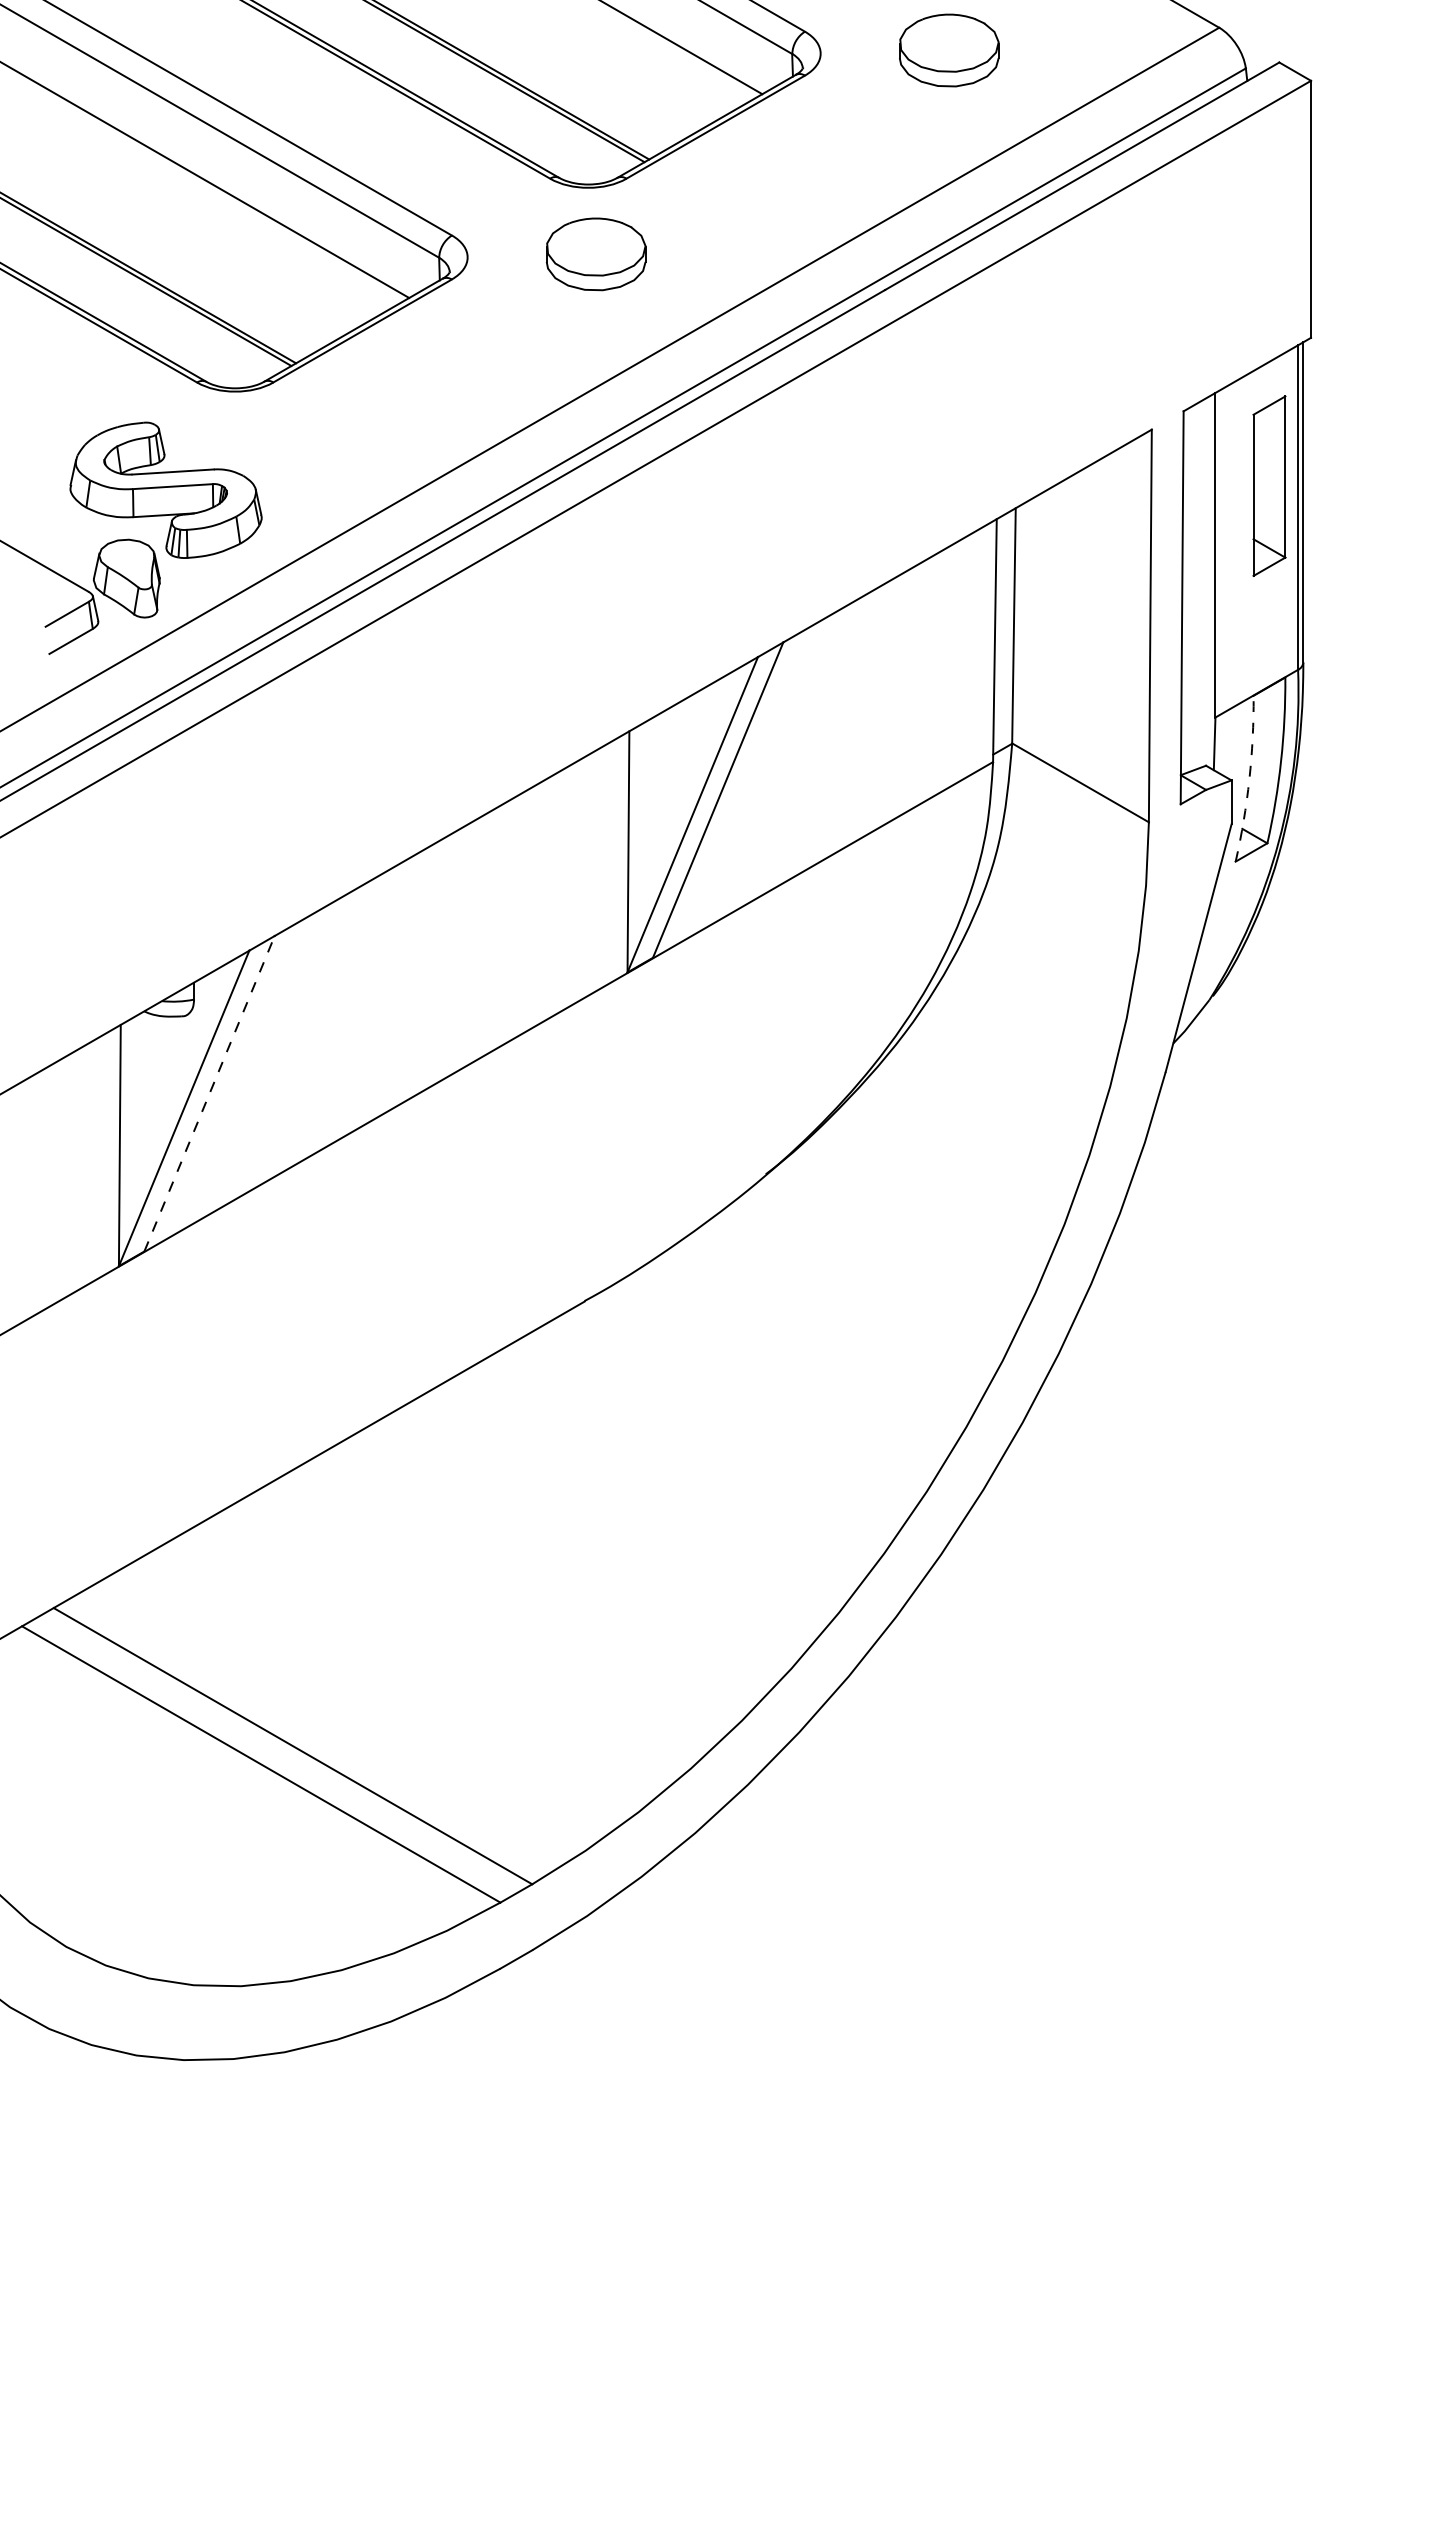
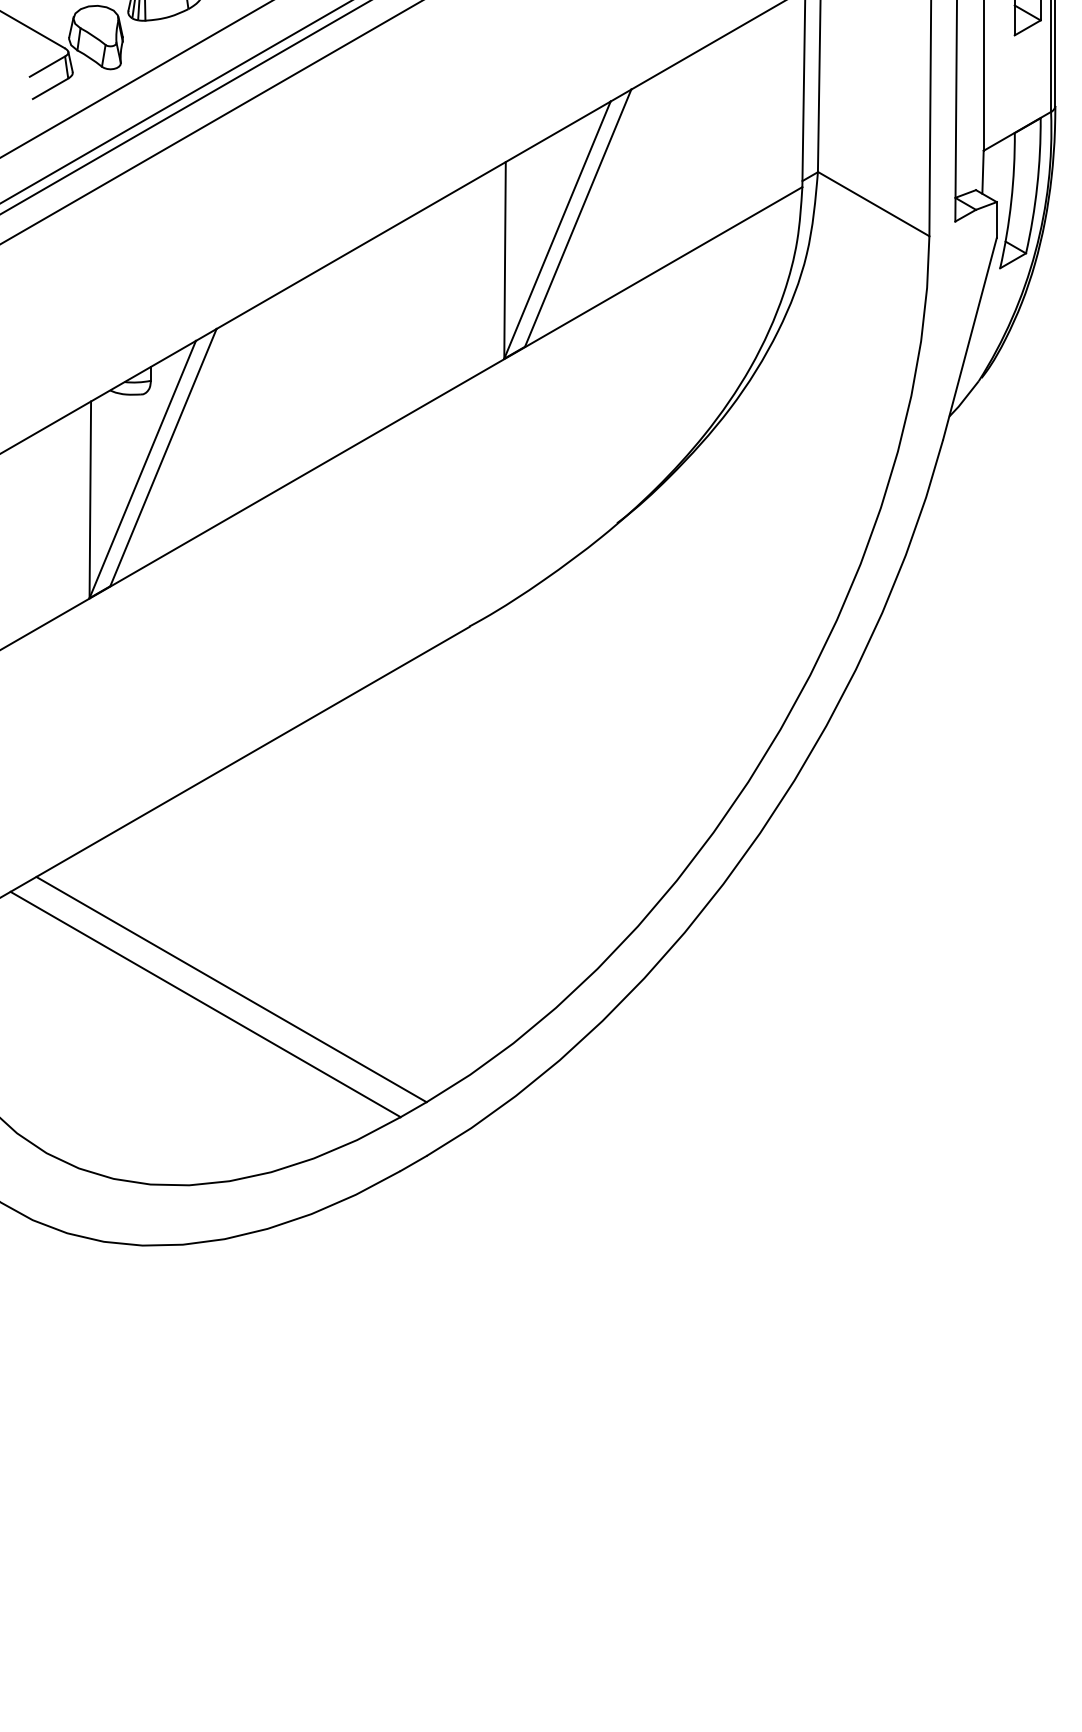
arc: (1249, 779) -> (1011, 201), dashed -> solid
line: (209, 1093) -> (163, 457), dashed -> solid

